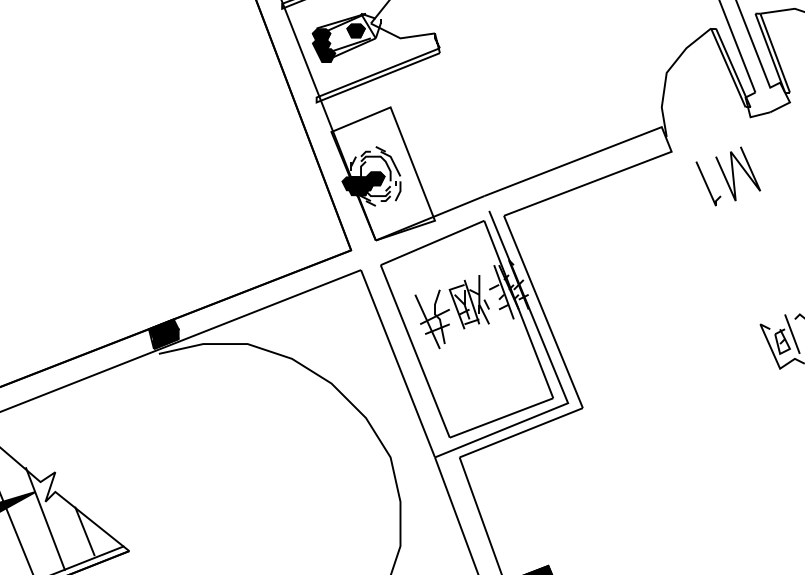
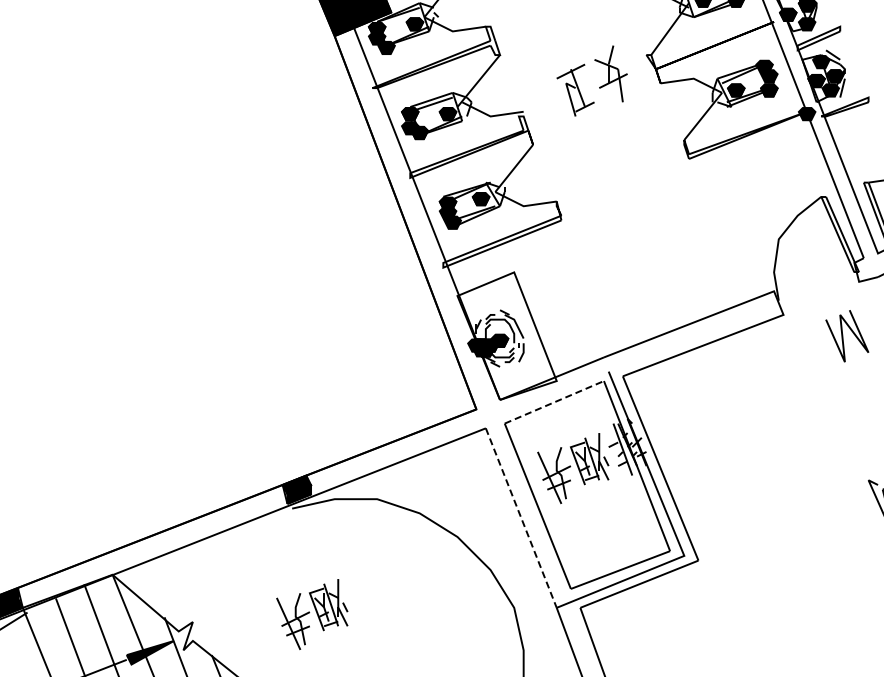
line: (707, 183) -> (817, 345), removed
line: (432, 243) -> (554, 402), solid -> dashed
line: (398, 364) -> (521, 518), solid -> dashed
part: (180, 464) -> (312, 614), added

